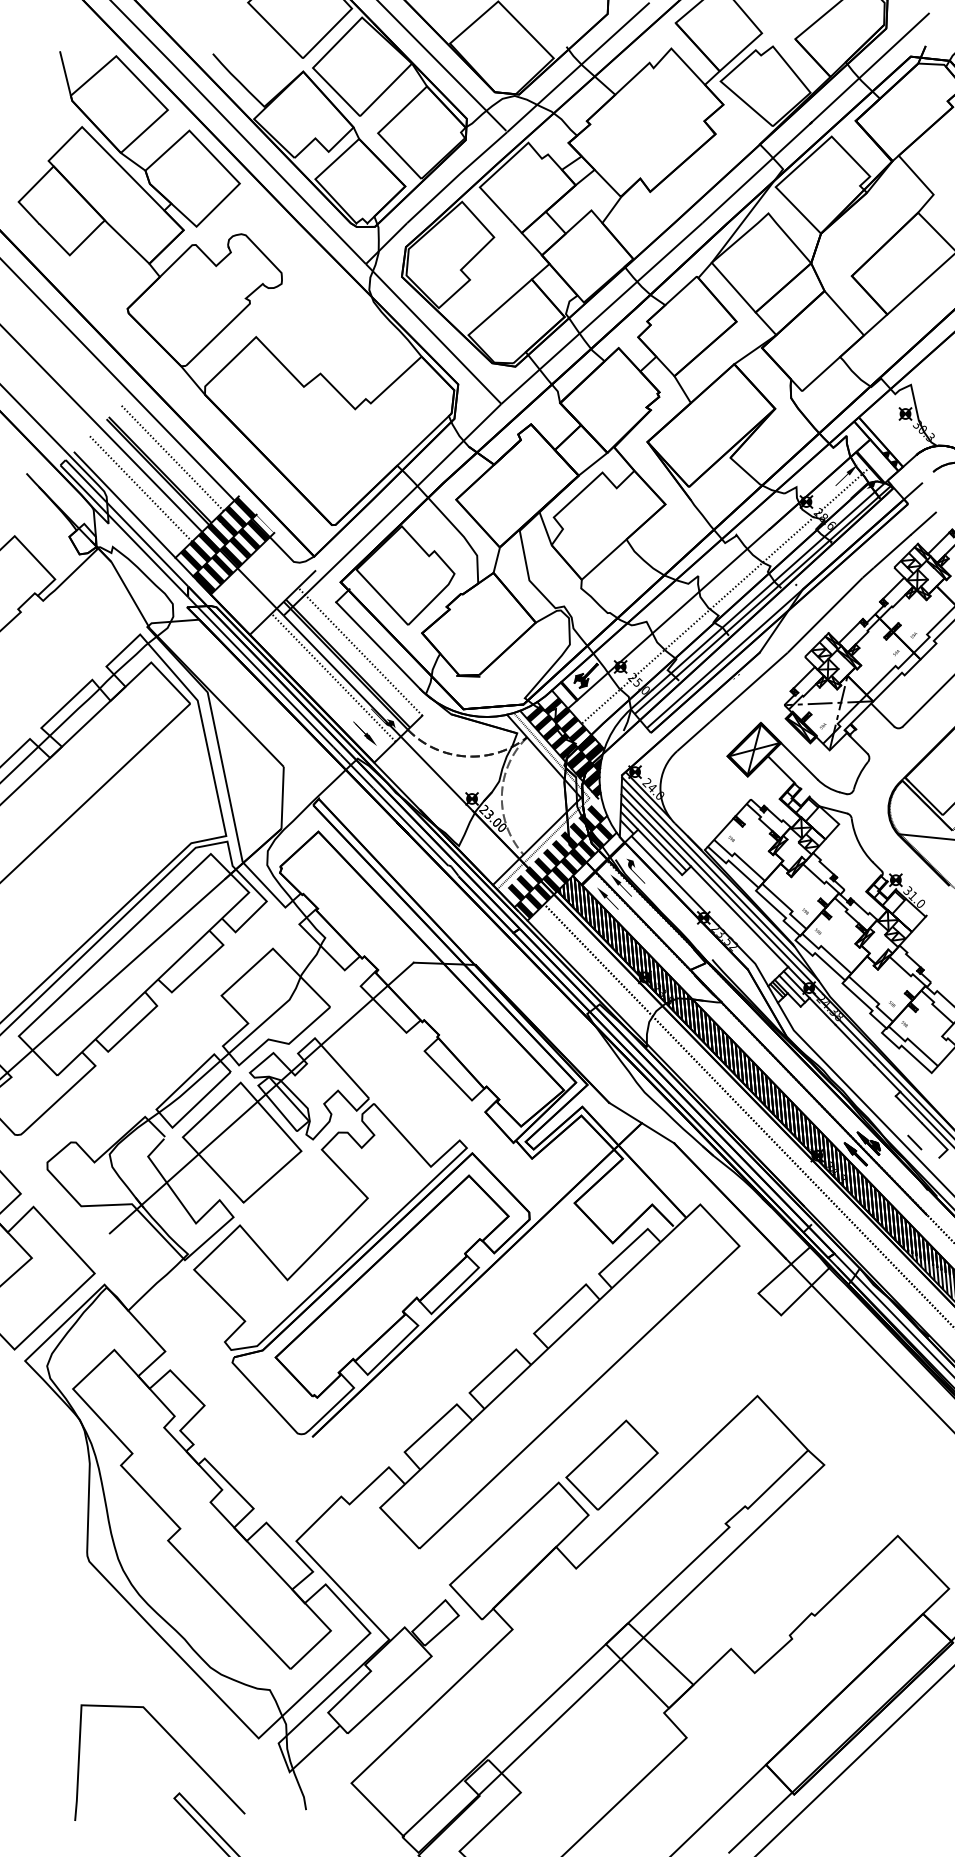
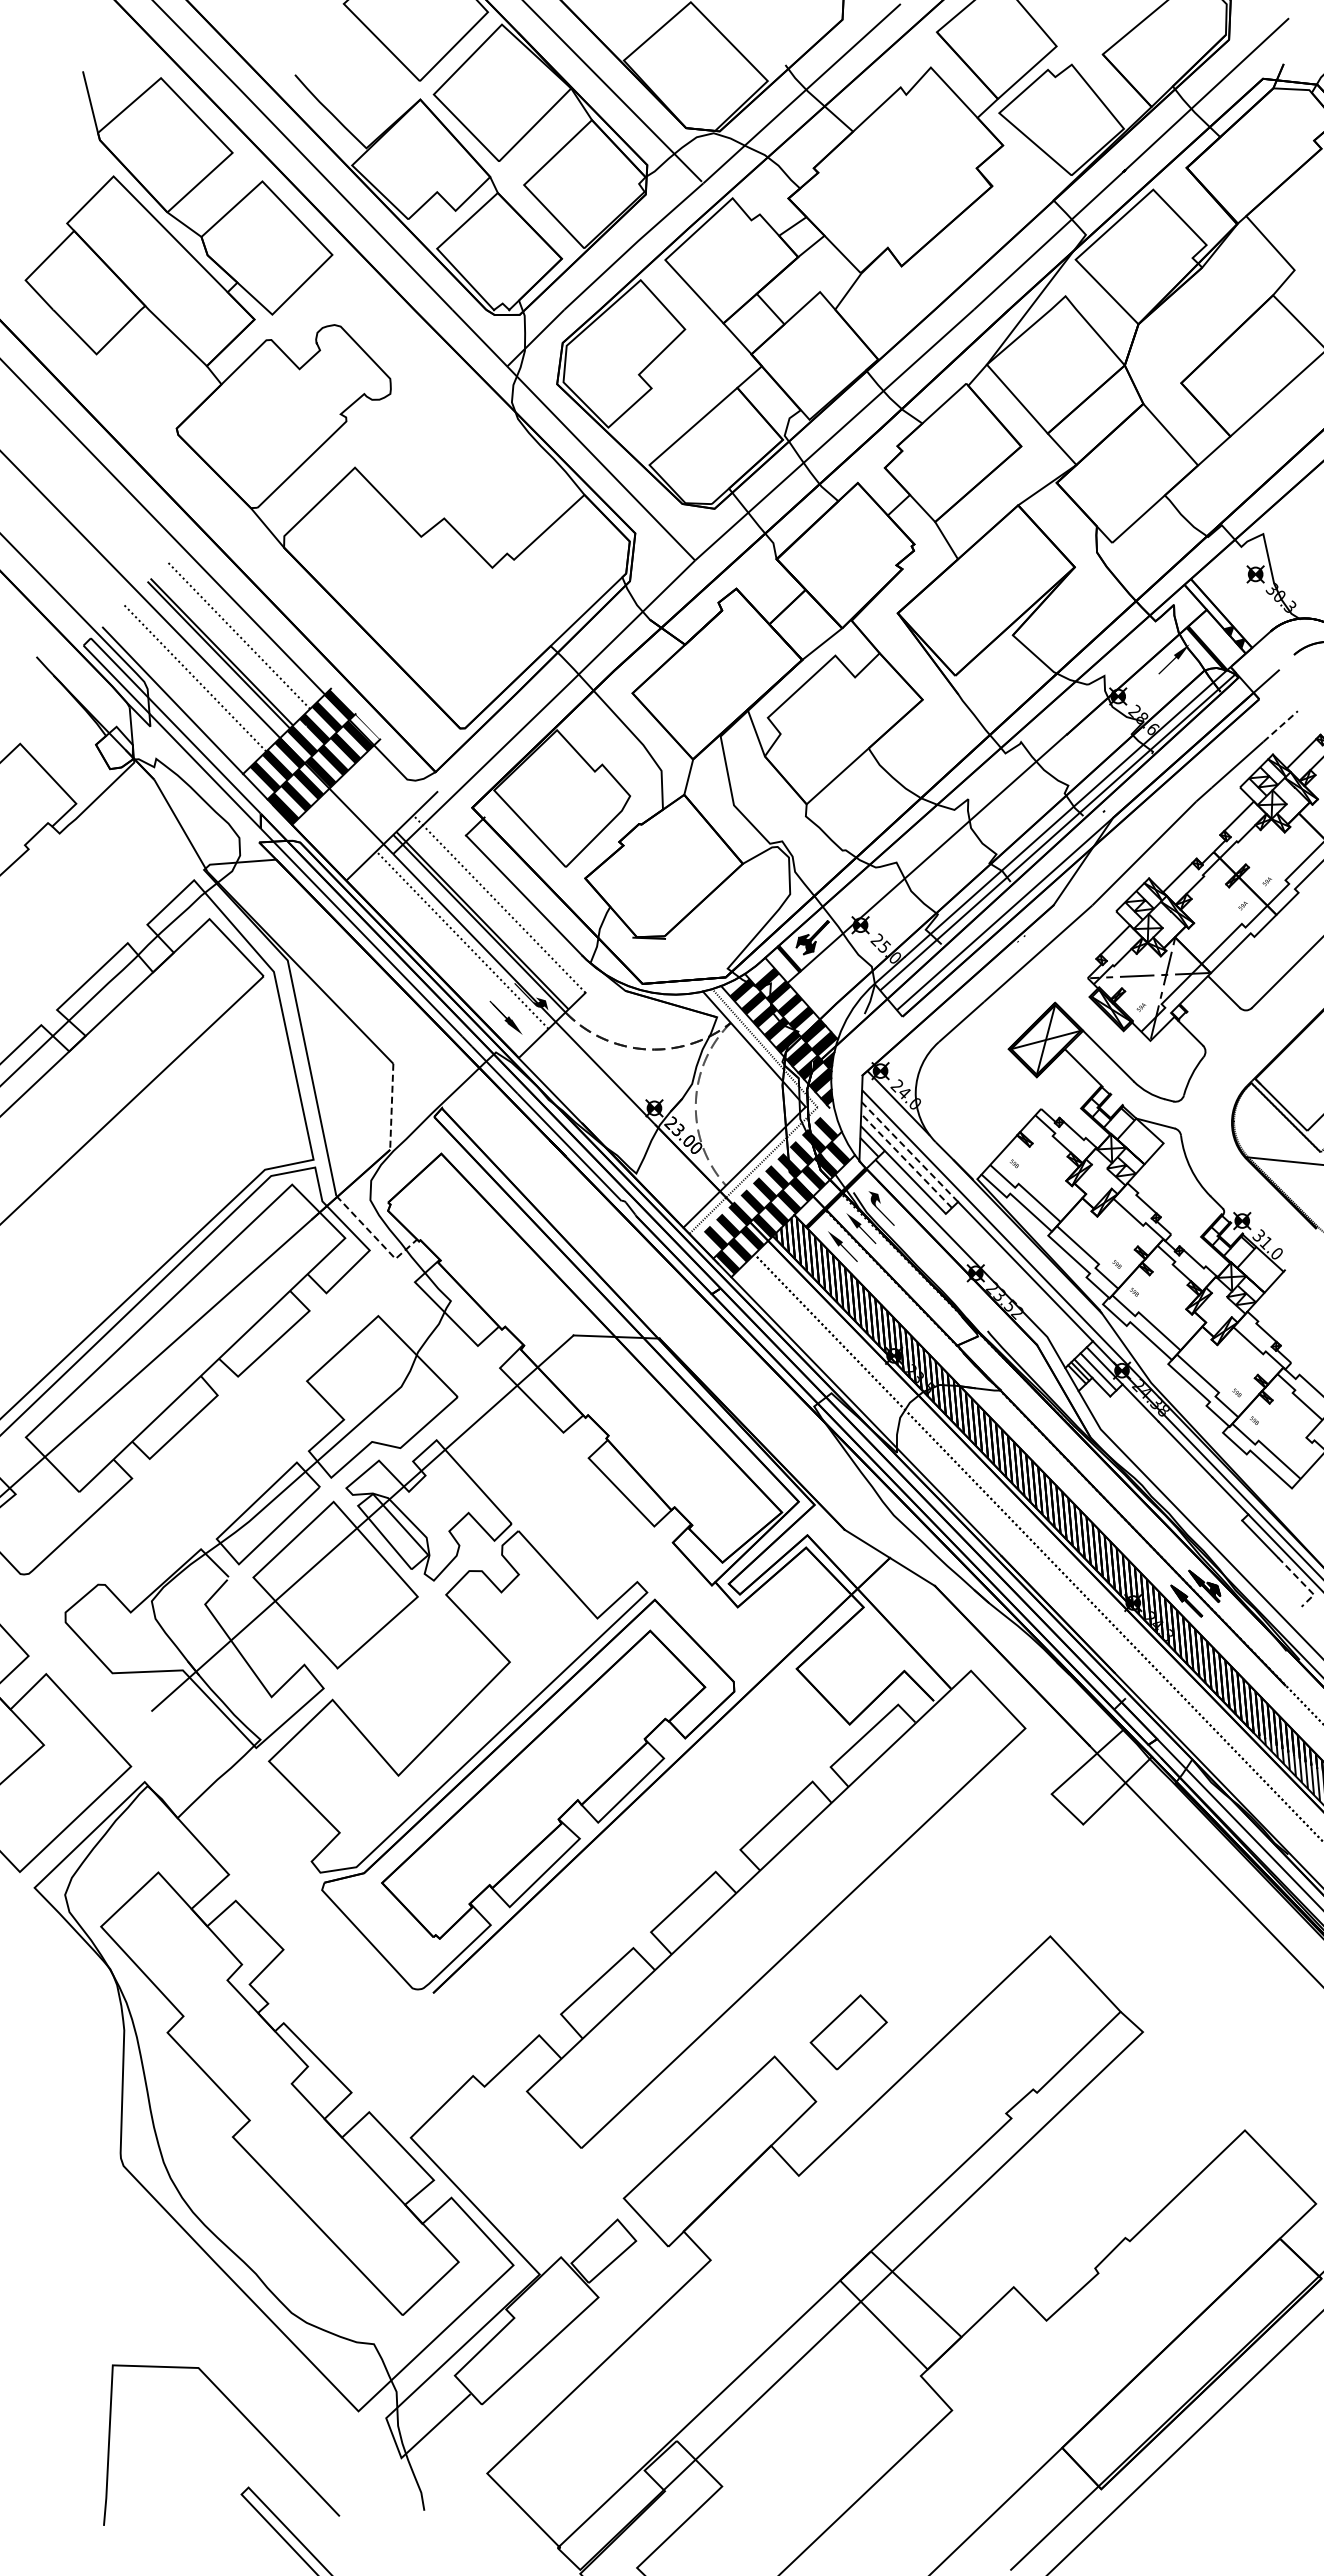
fill: (862, 489) -> (1196, 678), removed
line: (924, 523) -> (1281, 726), solid -> dashed
line: (725, 595) -> (1006, 826), removed
line: (282, 798) -> (391, 1107), solid -> dashed
line: (655, 830) -> (909, 1151), solid -> dashed
line: (653, 836) -> (906, 1160), solid -> dashed
line: (720, 879) -> (998, 1219), removed
line: (271, 892) -> (376, 1238), solid -> dashed
line: (939, 1141) -> (1302, 1583), solid -> dashed
line: (914, 1142) -> (1268, 1584), removed
part: (611, 1465) -> (848, 2032), size x0.6

